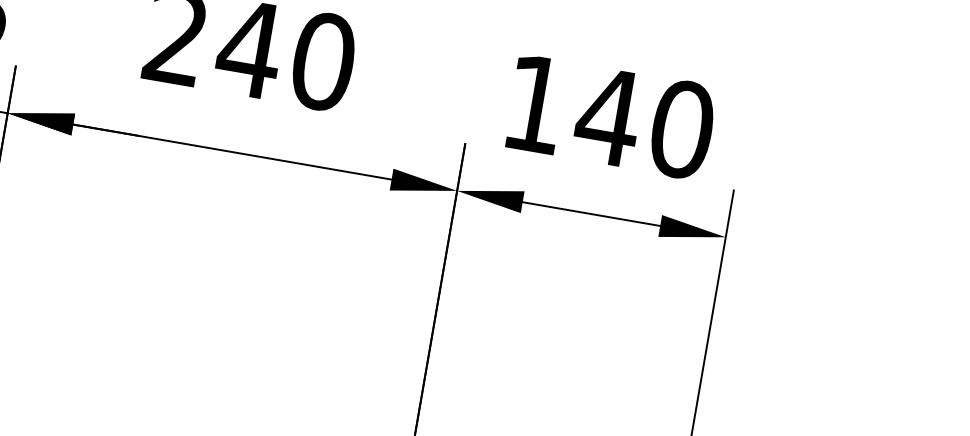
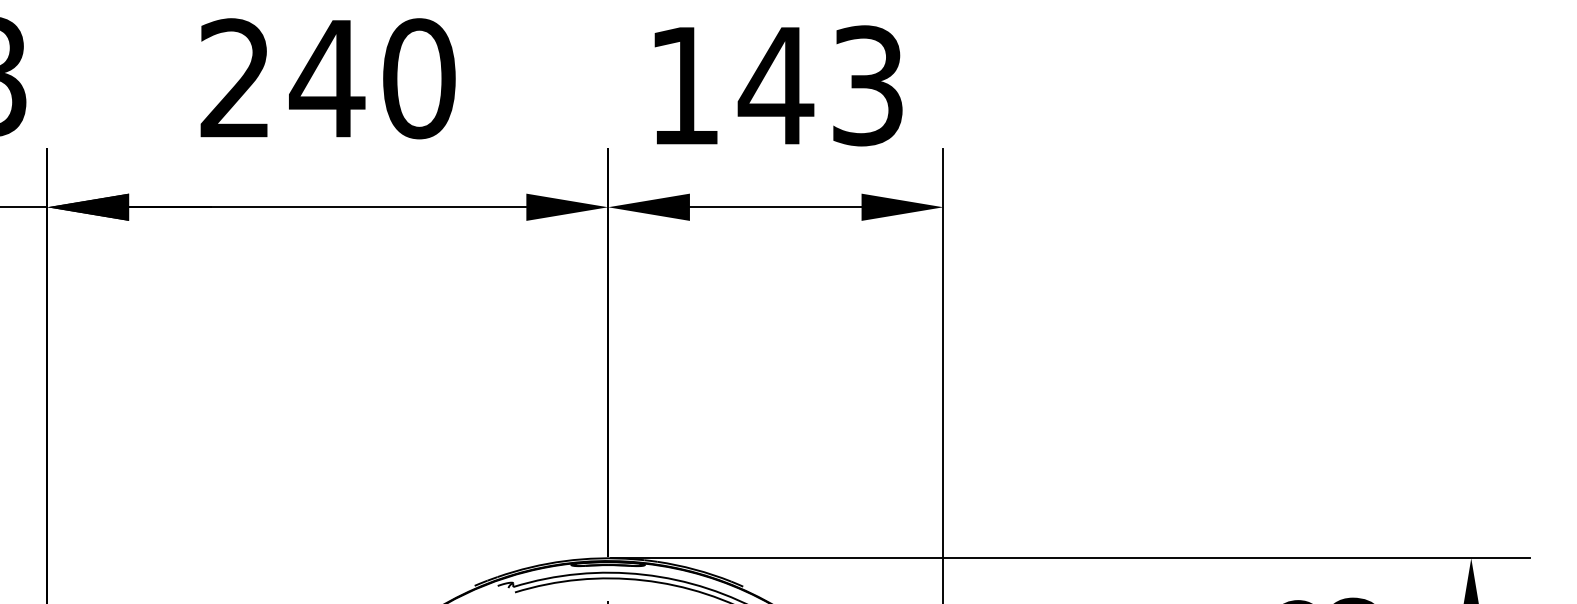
text: (682, 129) -> (868, 85), 140 -> 143

